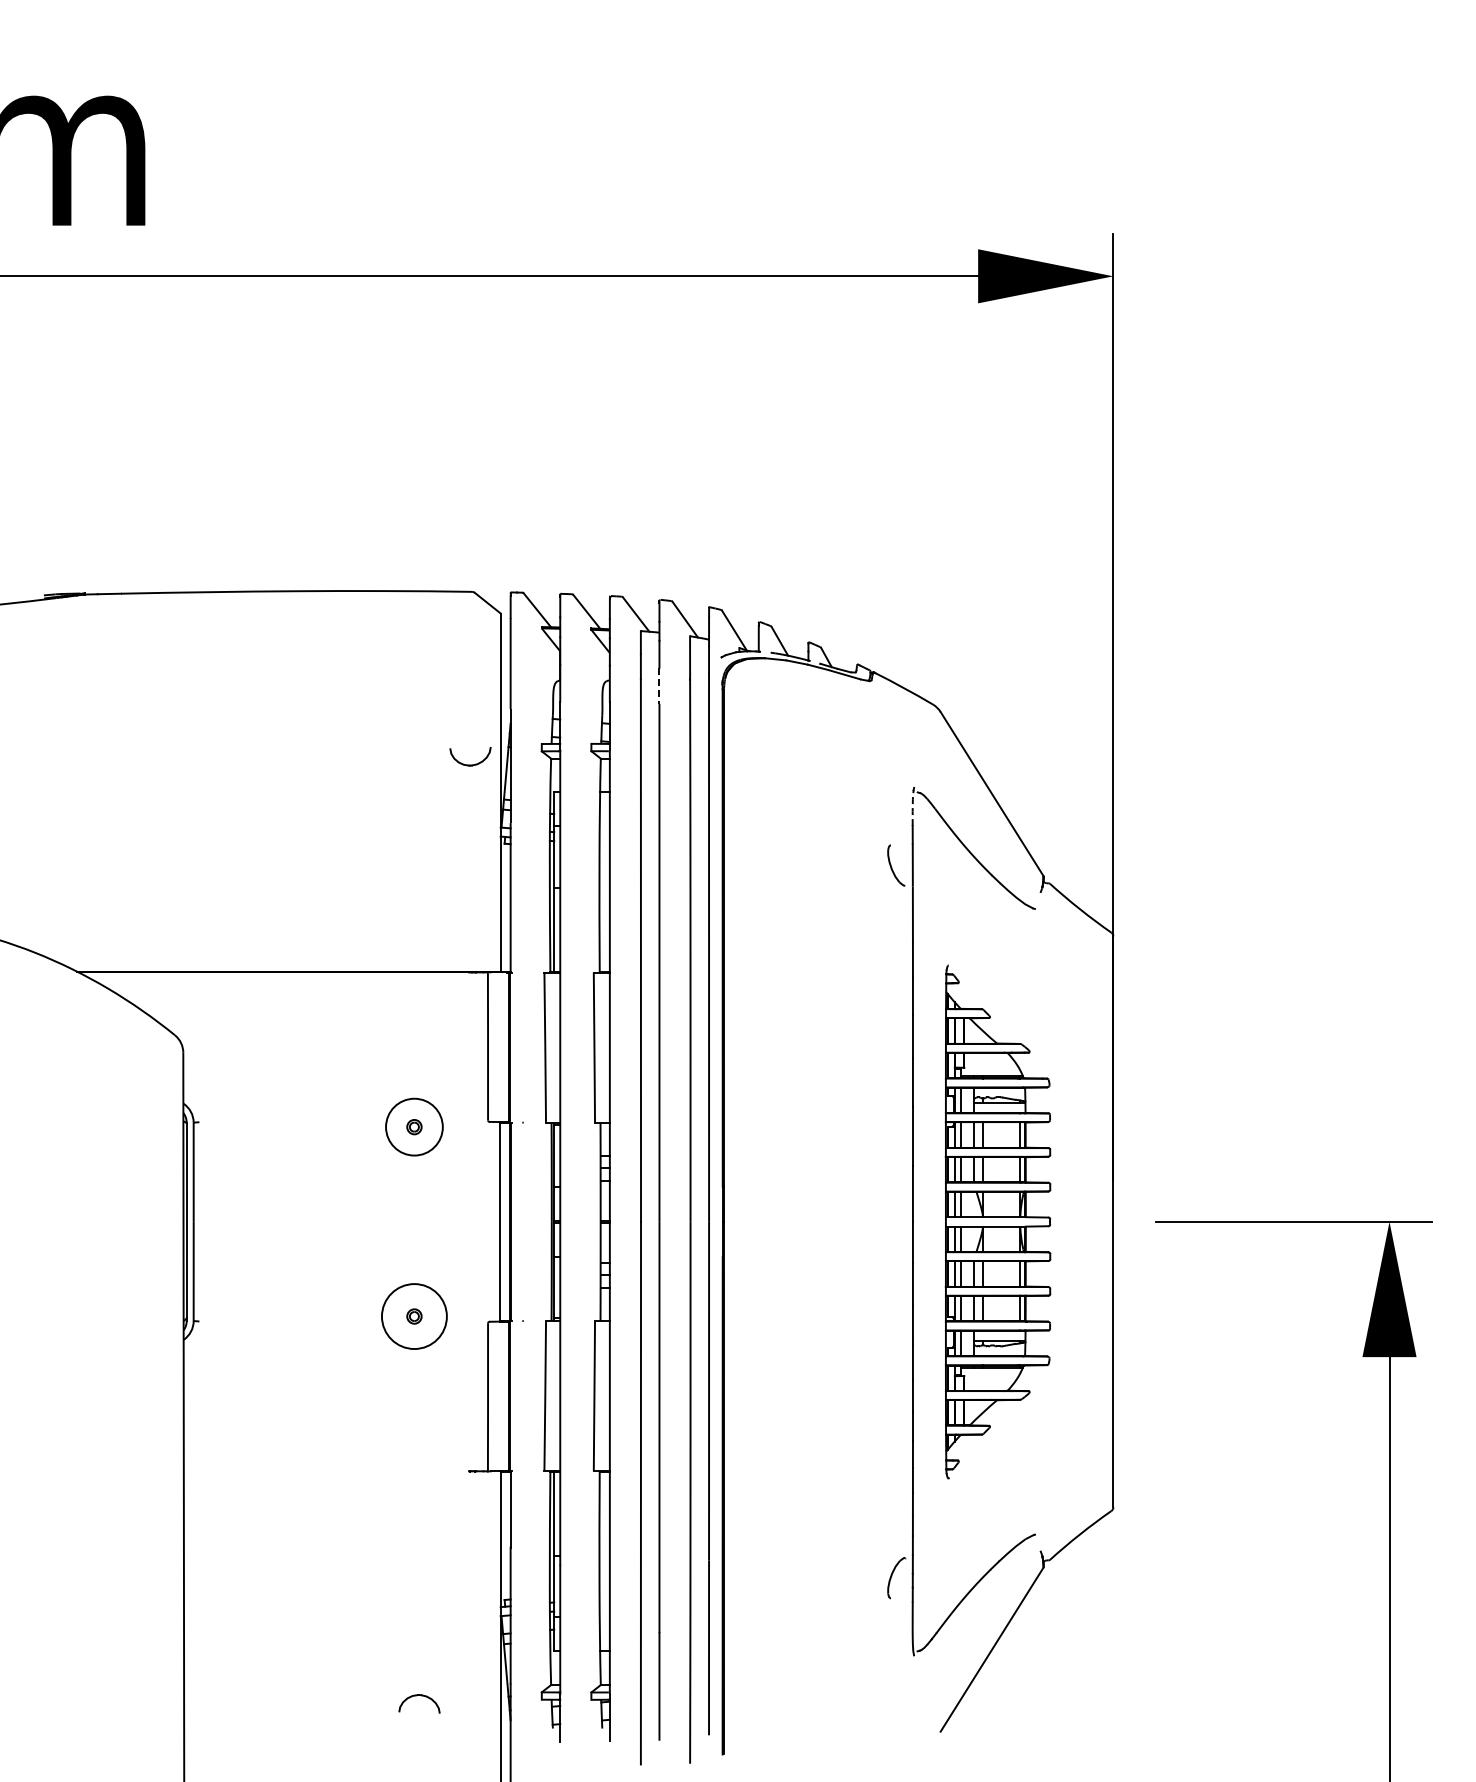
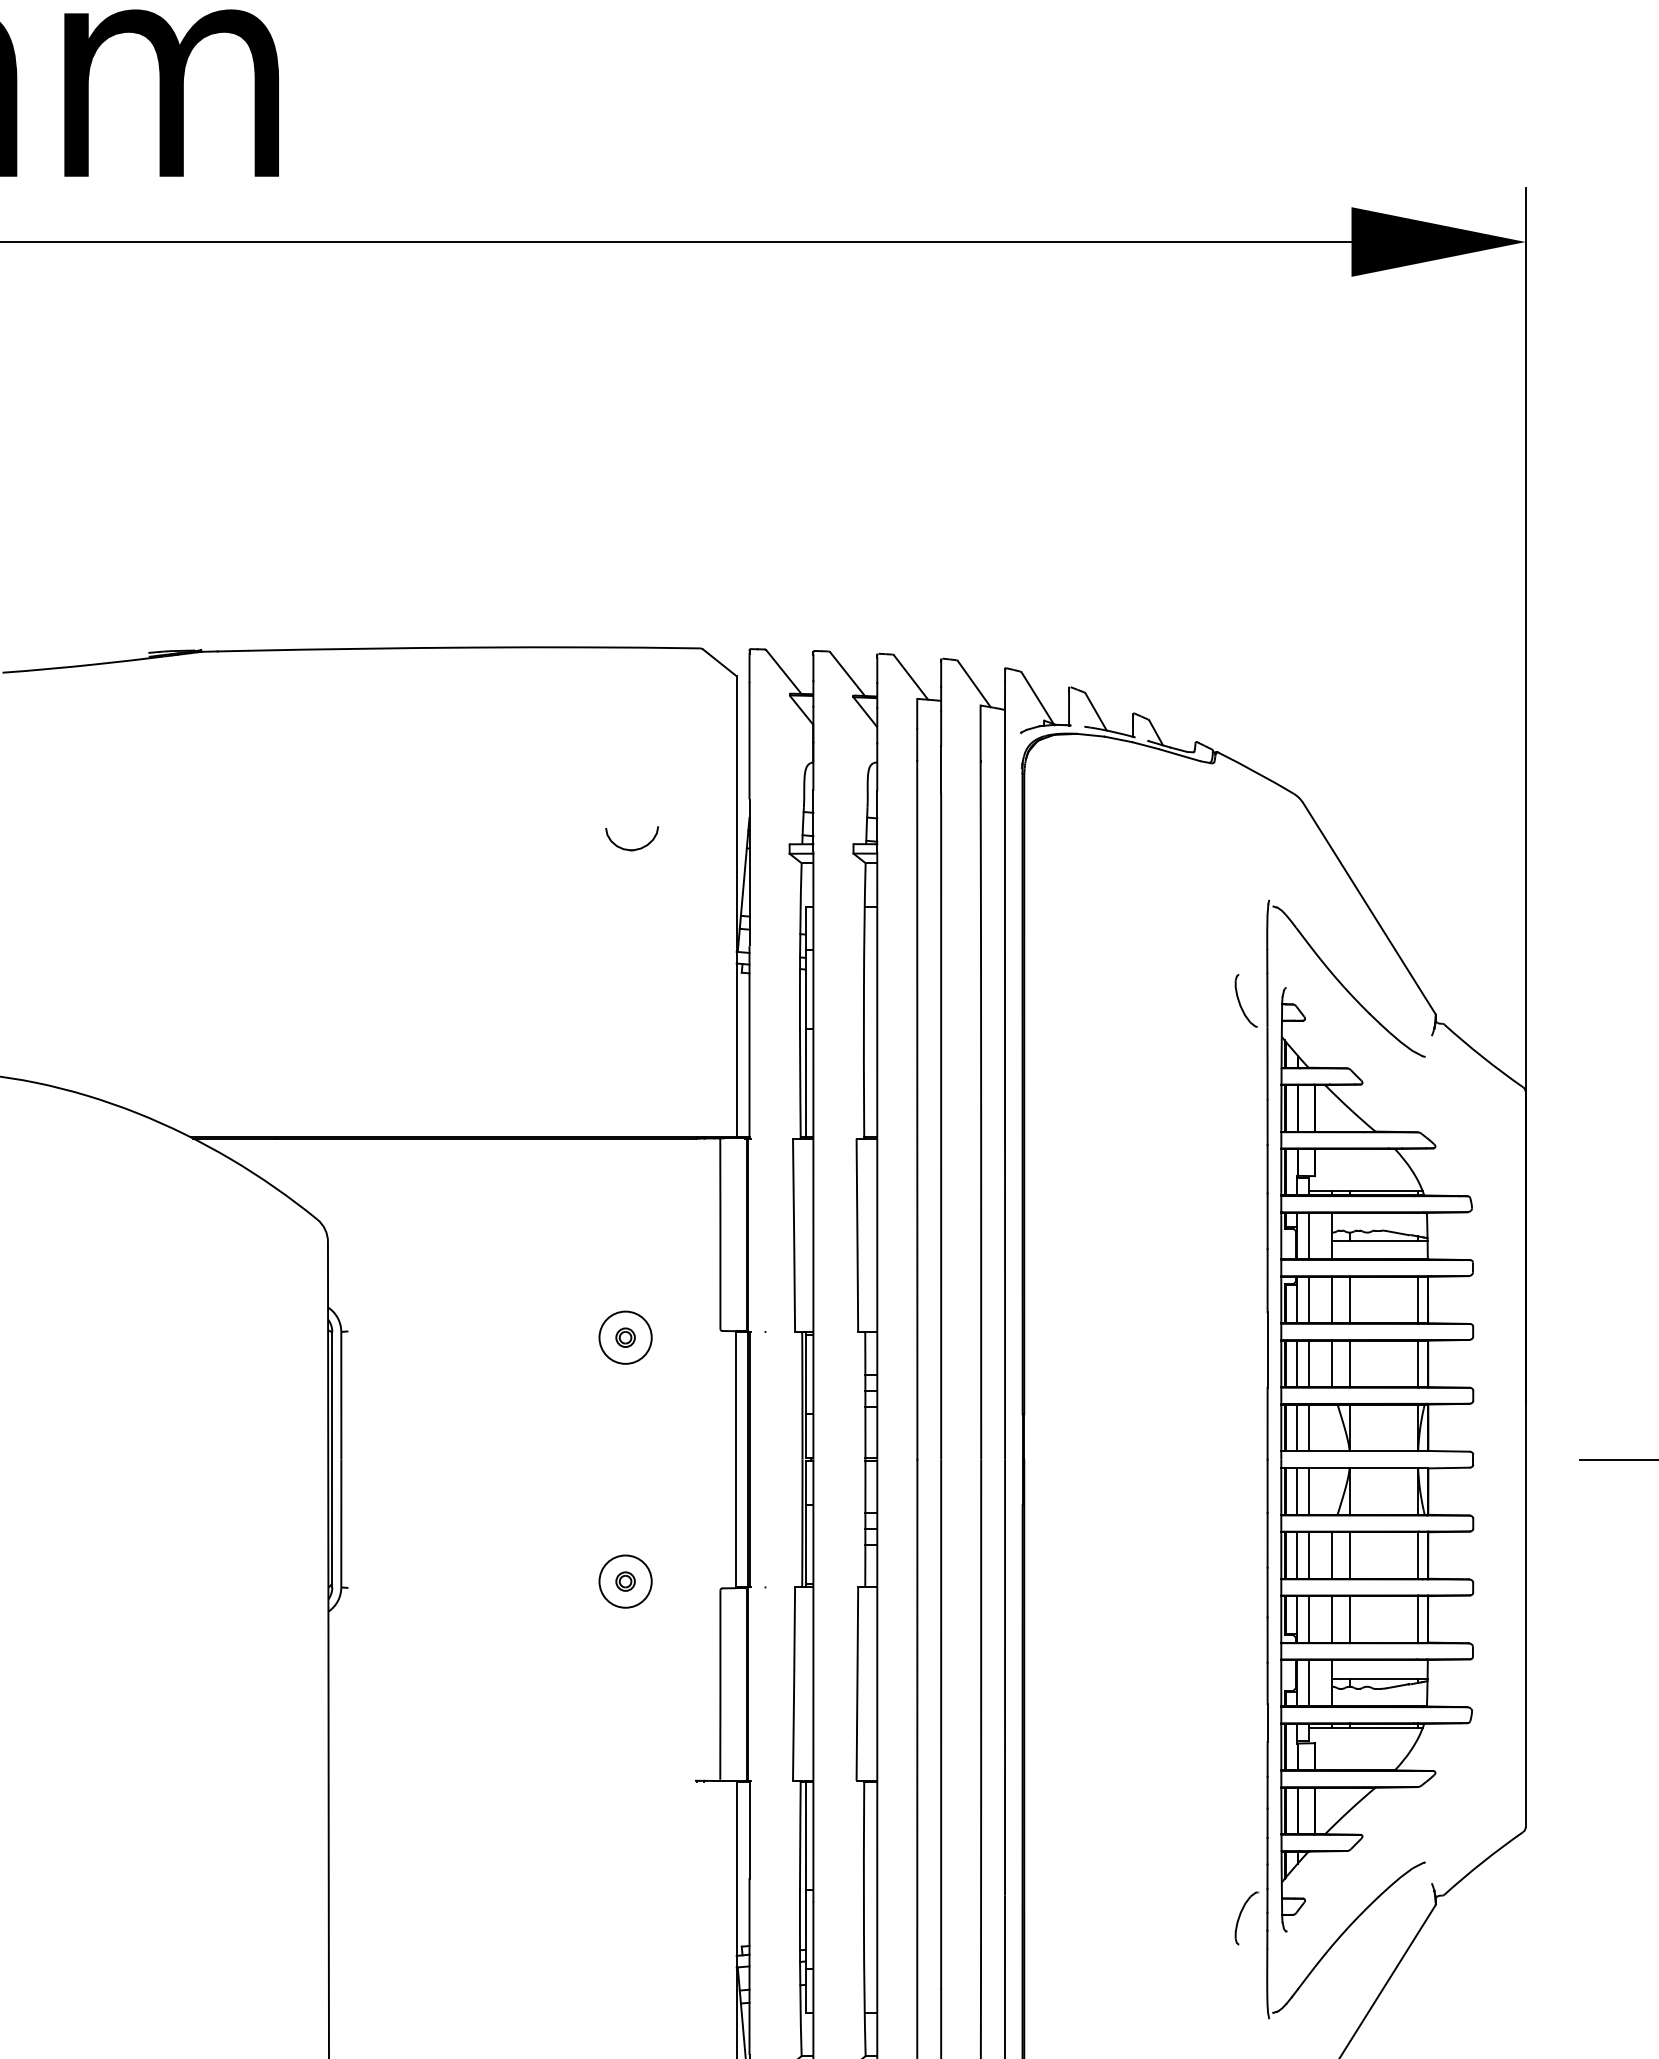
line: (659, 686) -> (941, 770), dashed -> solid
part: (470, 764) -> (632, 848), moved
line: (912, 807) -> (1267, 926), dashed -> solid
circle: (414, 1126) -> (625, 1336), size x0.71
part: (997, 1221) -> (1376, 1459), size x1.43
circle: (414, 1316) -> (625, 1581), size x0.62

